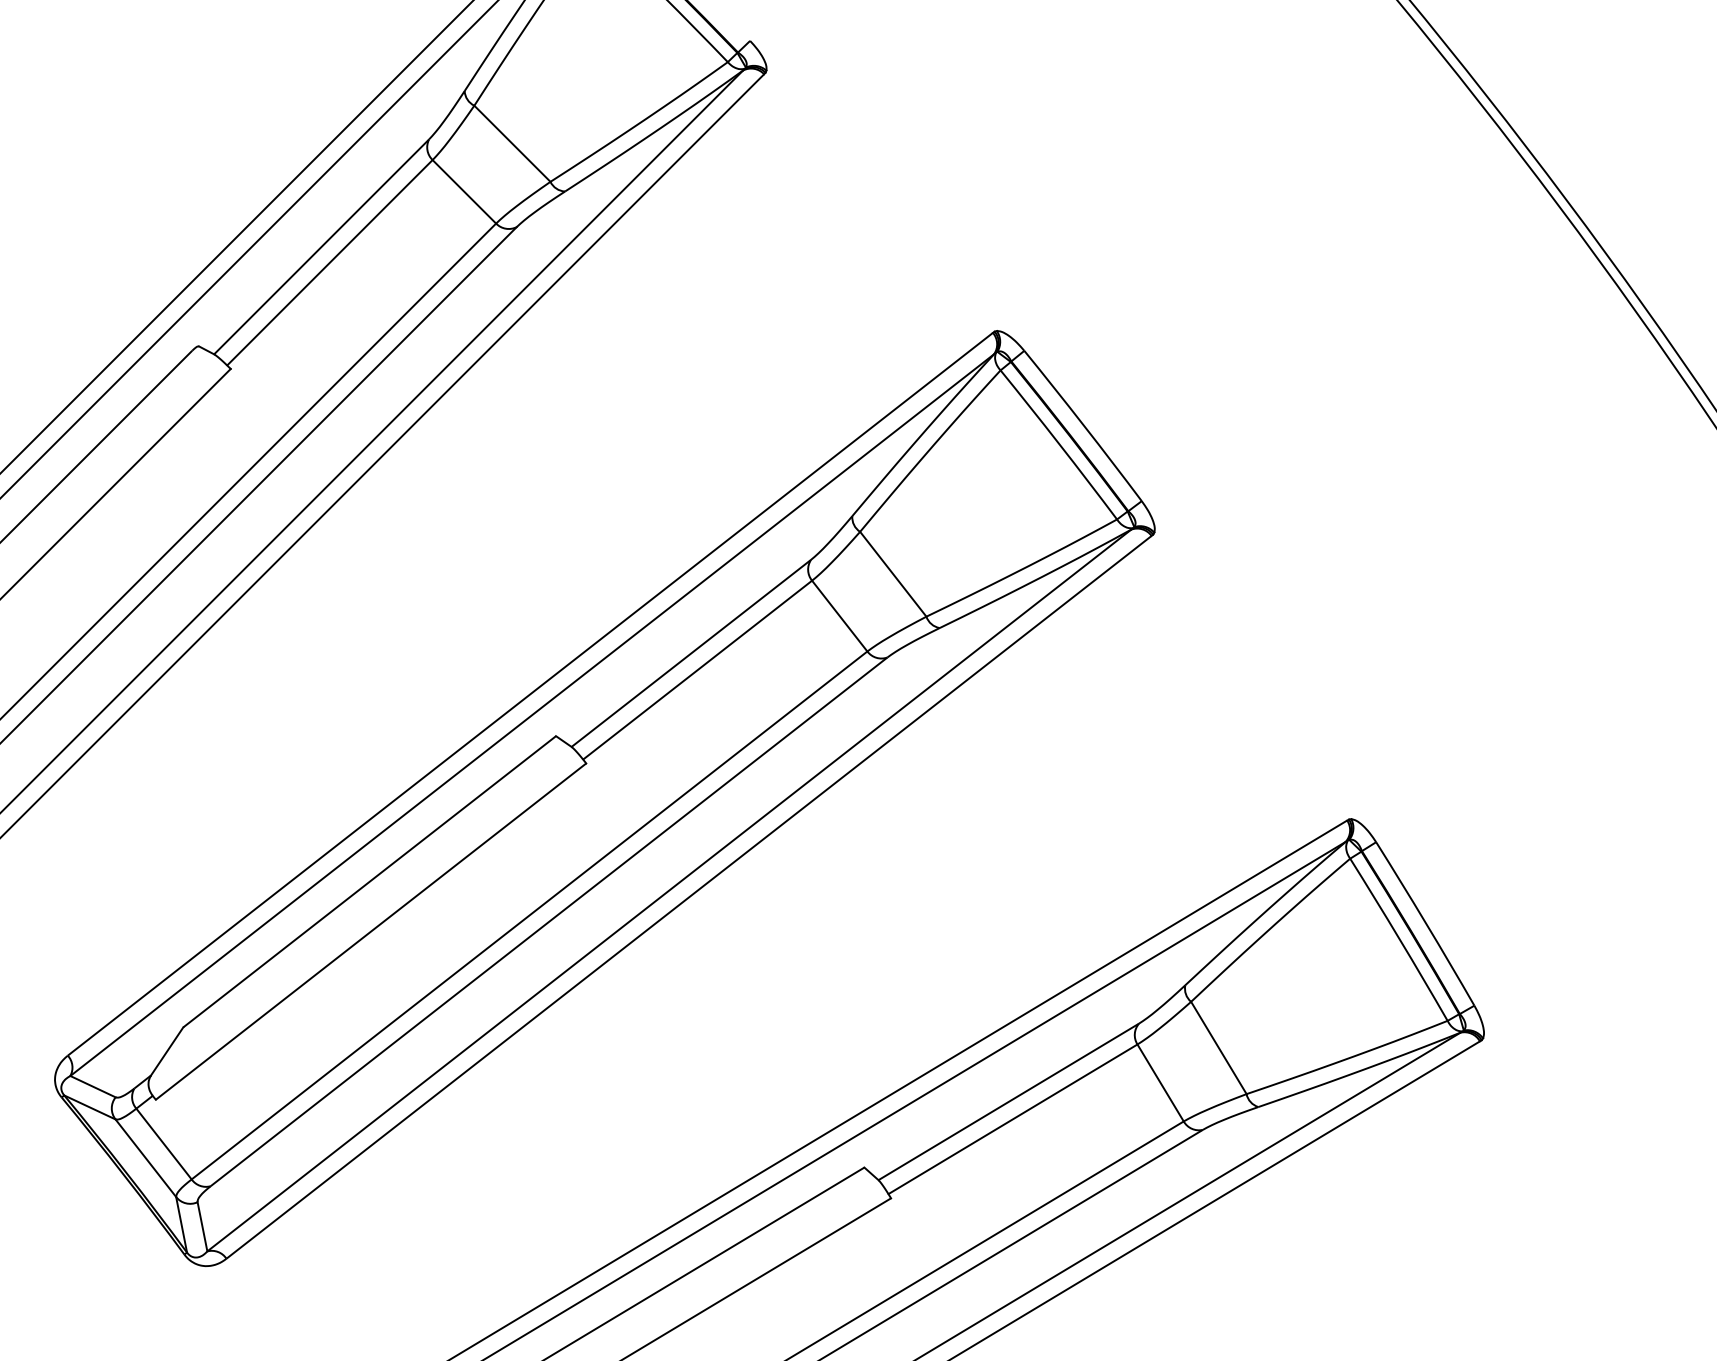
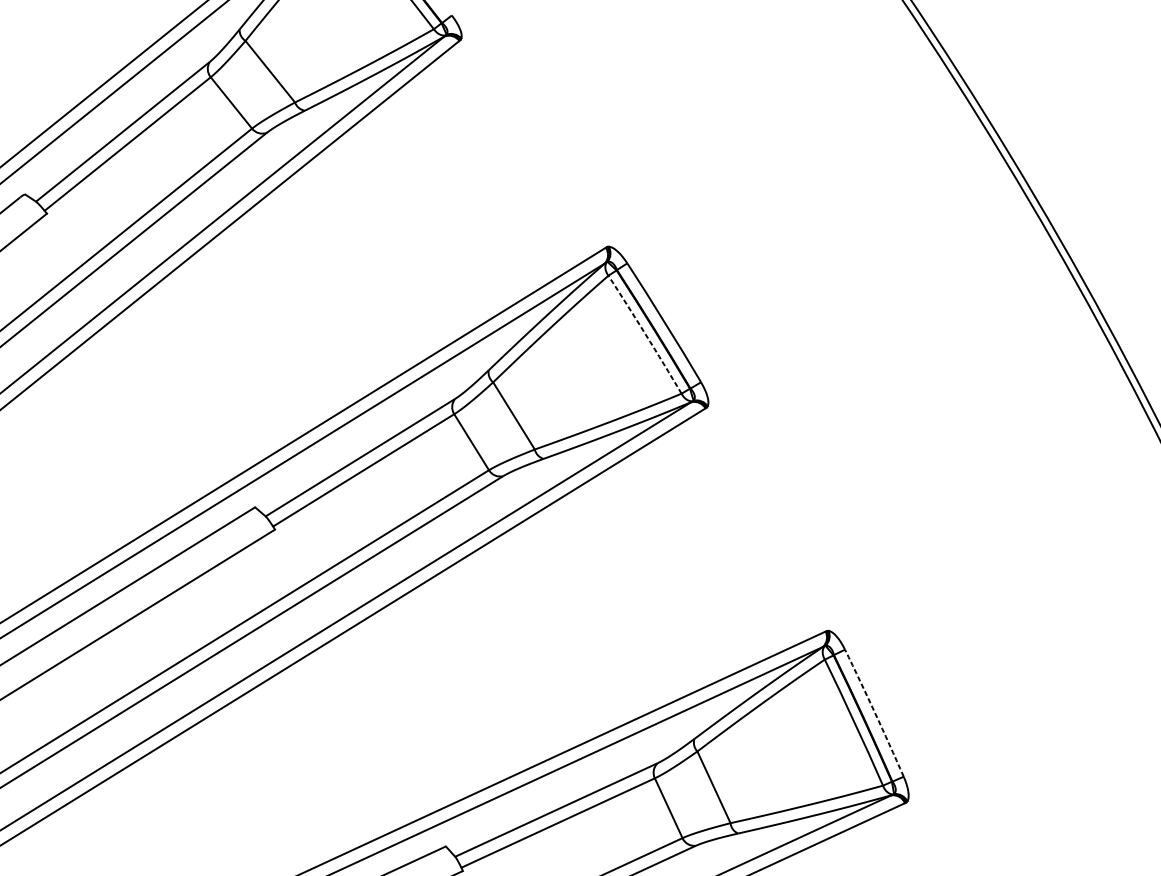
arc: (1059, 444) -> (645, 334), solid -> dashed
arc: (1426, 923) -> (875, 712), solid -> dashed

